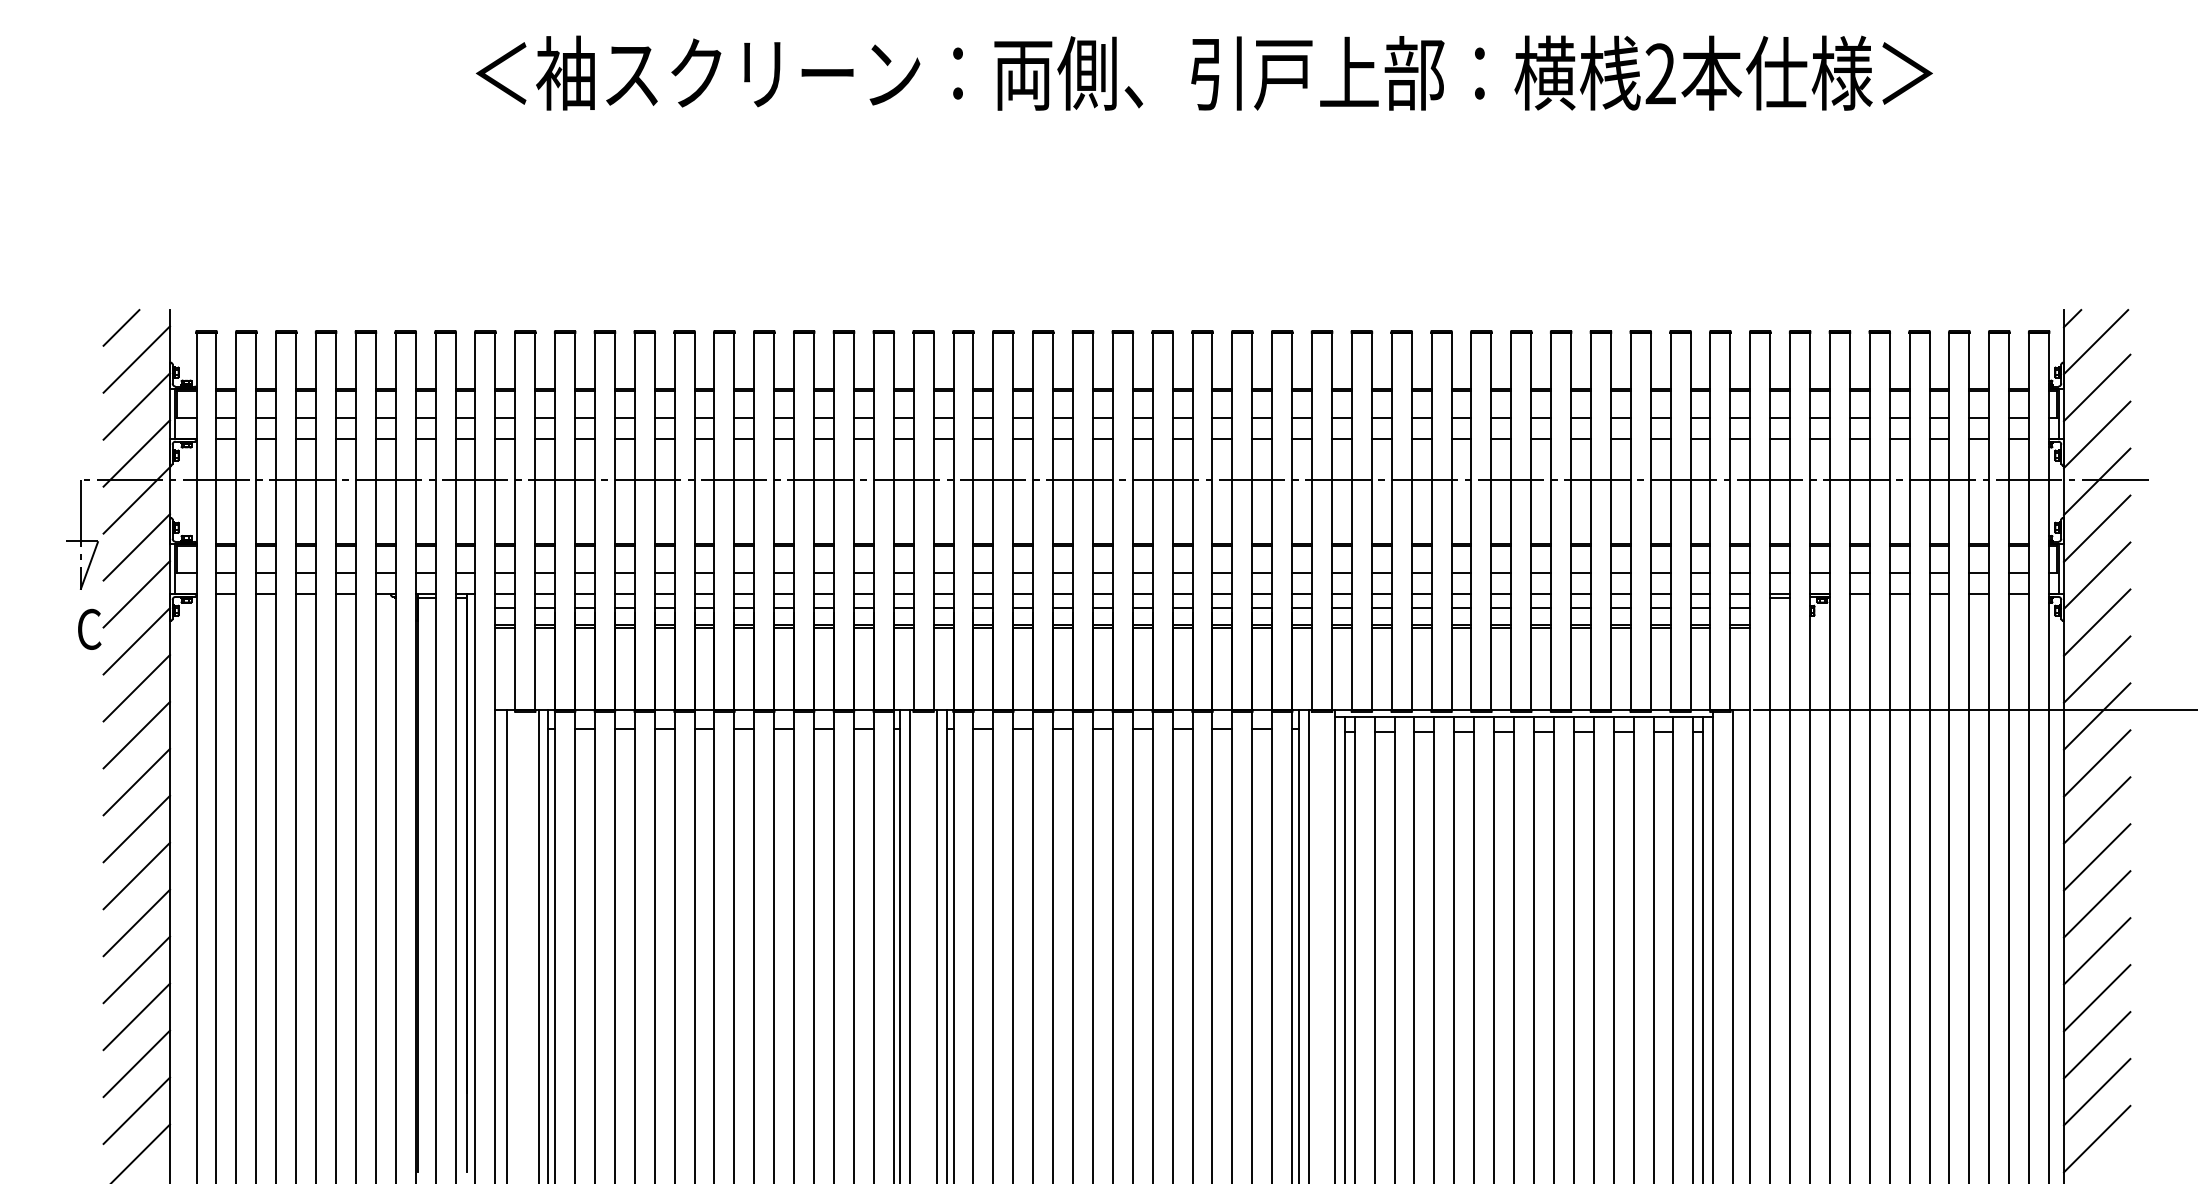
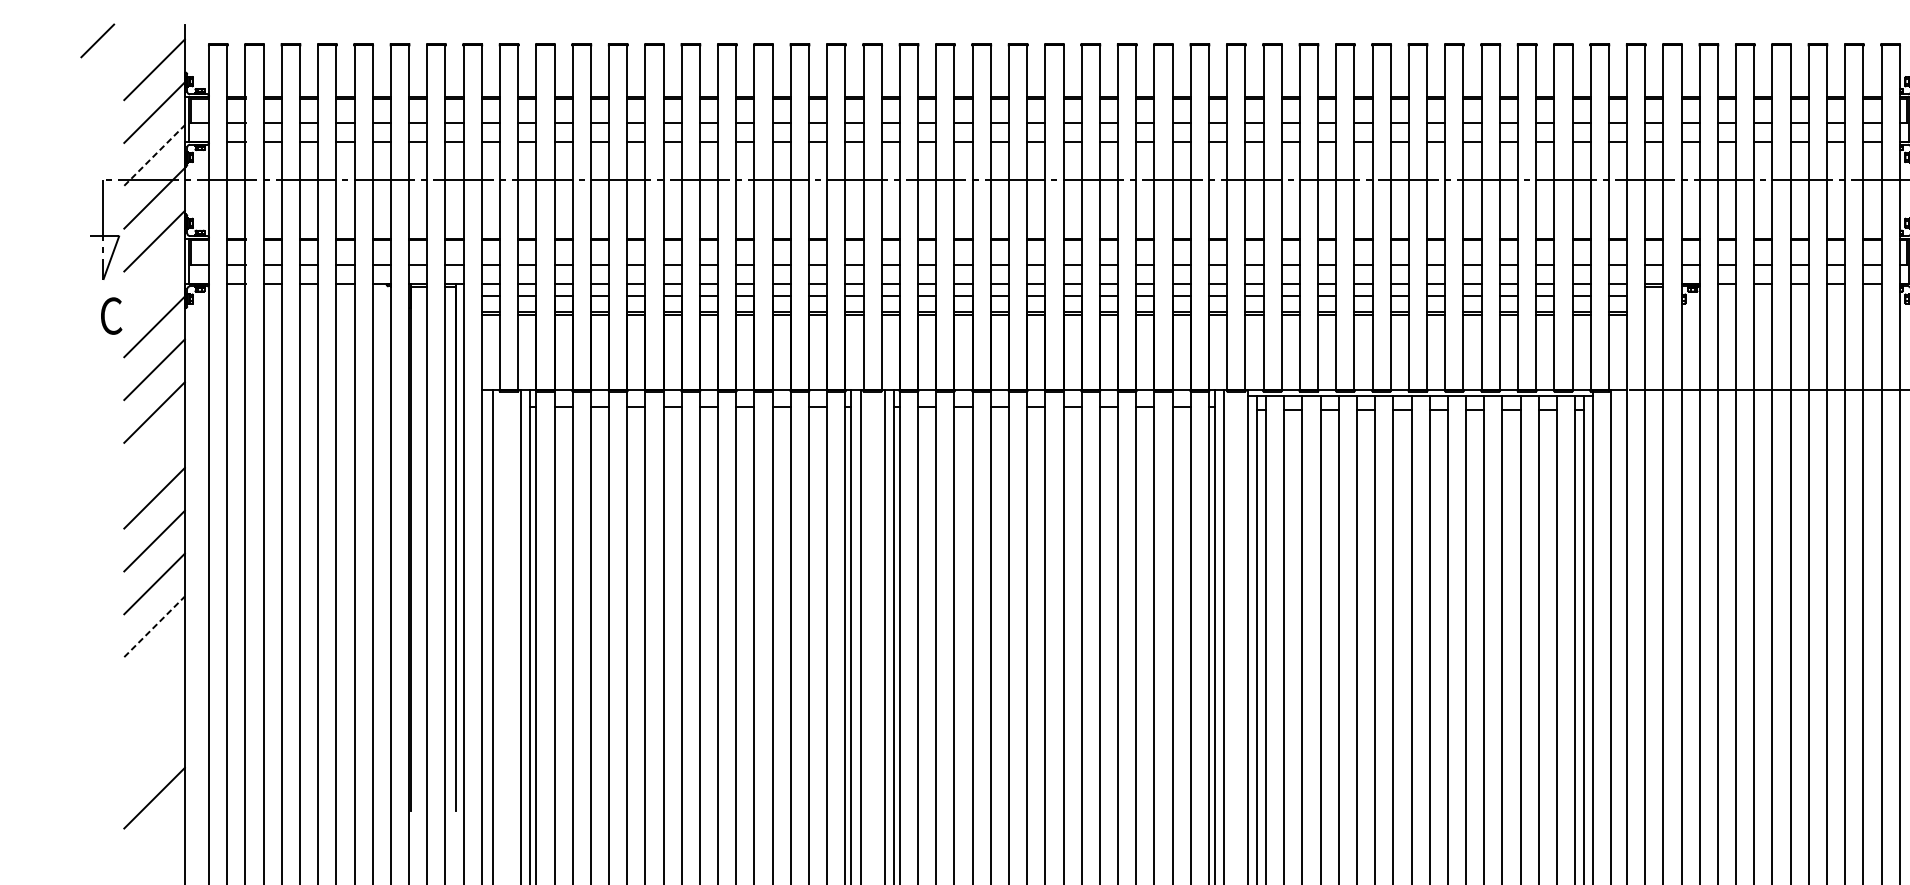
line: (121, 327) -> (97, 40), moved
line: (136, 453) -> (154, 155), solid -> dashed
line: (136, 594) -> (154, 284), removed
line: (136, 781) -> (154, 454), removed
line: (136, 969) -> (154, 626), solid -> dashed
line: (136, 1016) -> (154, 669), removed
line: (136, 1063) -> (154, 712), removed
line: (136, 1110) -> (154, 755), removed

